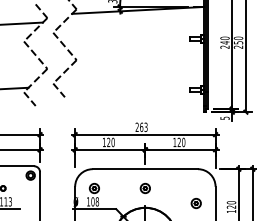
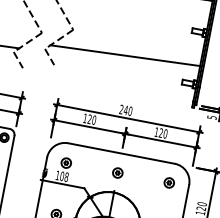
line: (130, 75) -> (124, 55), added
text: (143, 126) -> (127, 109), 263 -> 240
part: (195, 203) -> (168, 182), moved

